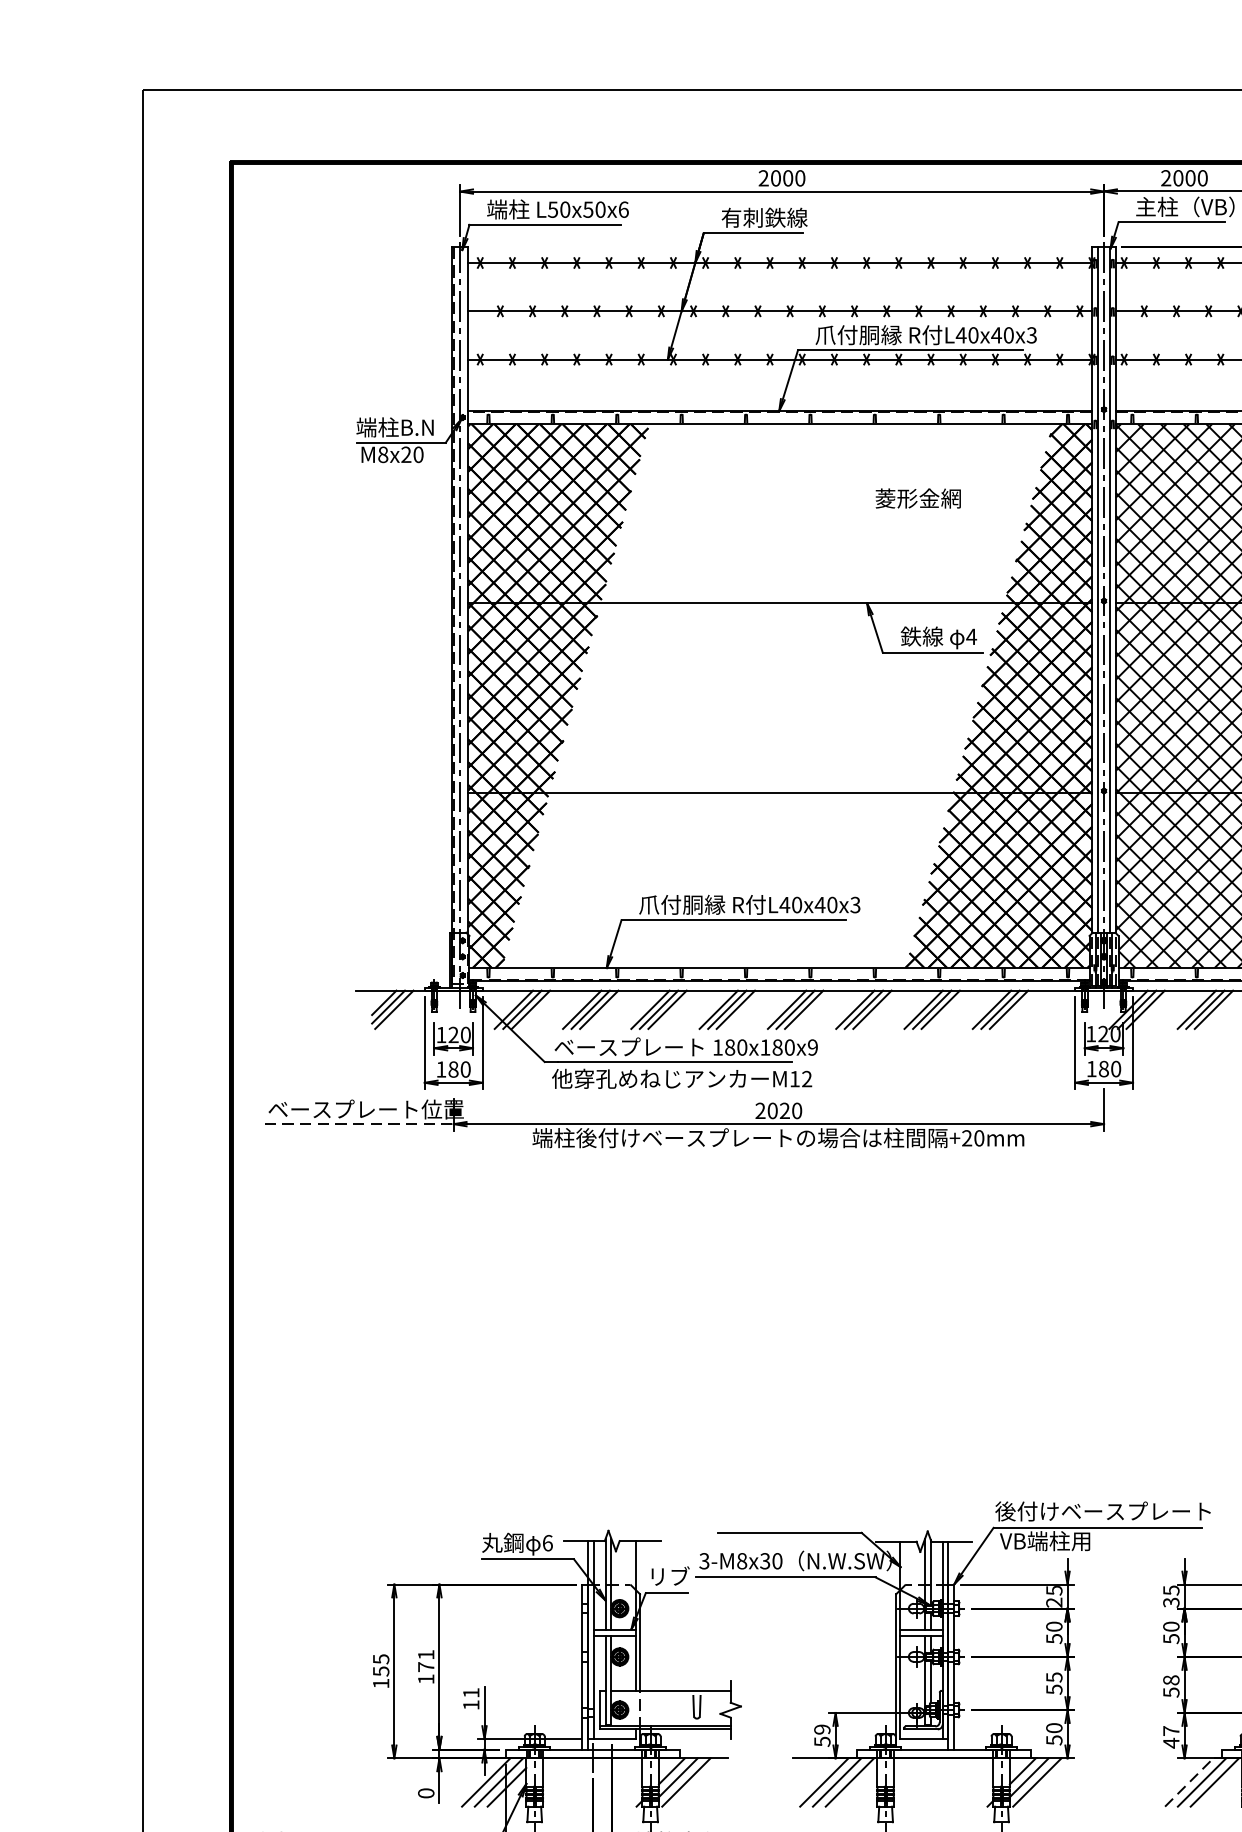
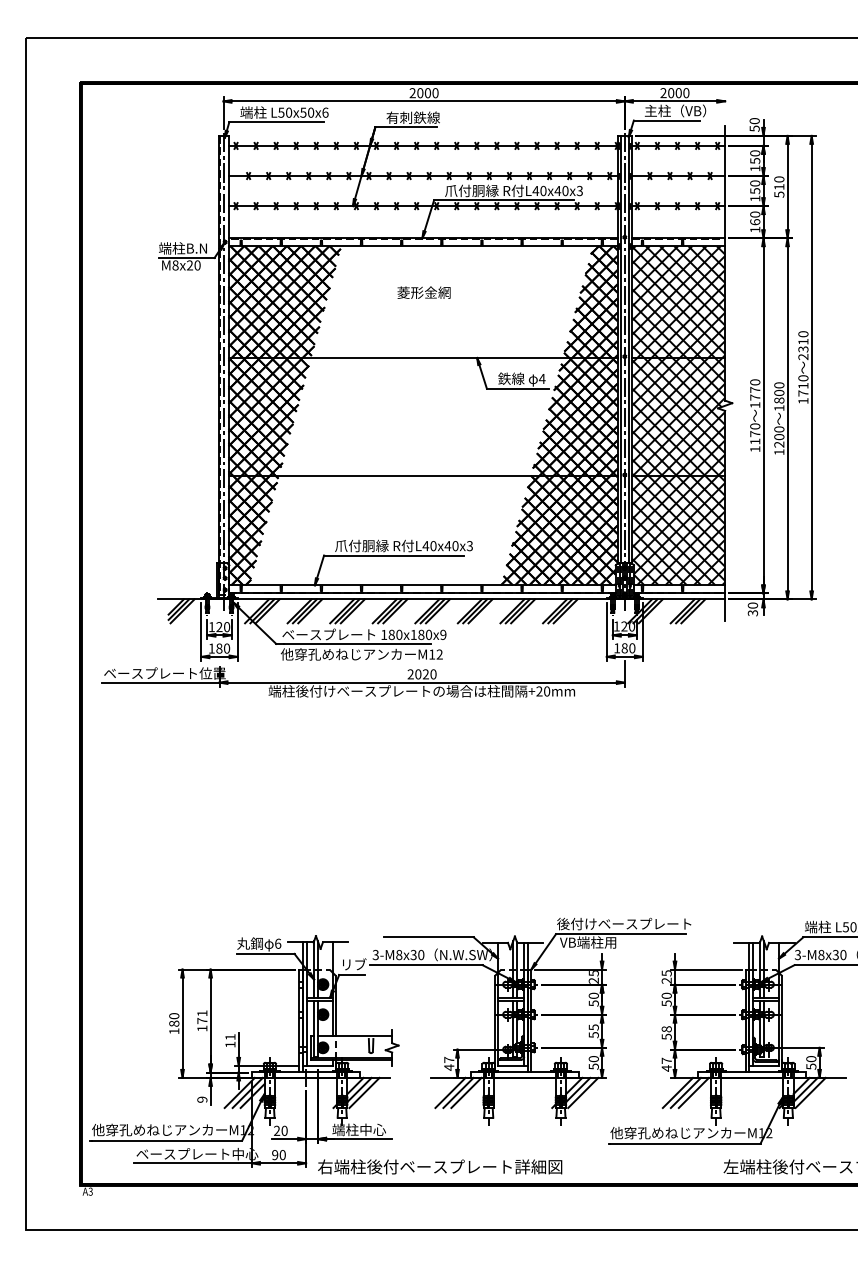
text: (917, 498) -> (423, 292), moved
line: (359, 1123) -> (160, 682), dashed -> solid
text: (1170, 1602) -> (666, 980), 35 -> 25
text: (381, 1664) -> (174, 1019), 155 -> 180
text: (822, 1735) -> (449, 1063), 59 -> 47
line: (1190, 1781) -> (678, 1092), dashed -> solid
text: (426, 1793) -> (202, 1099), 0 -> 9

